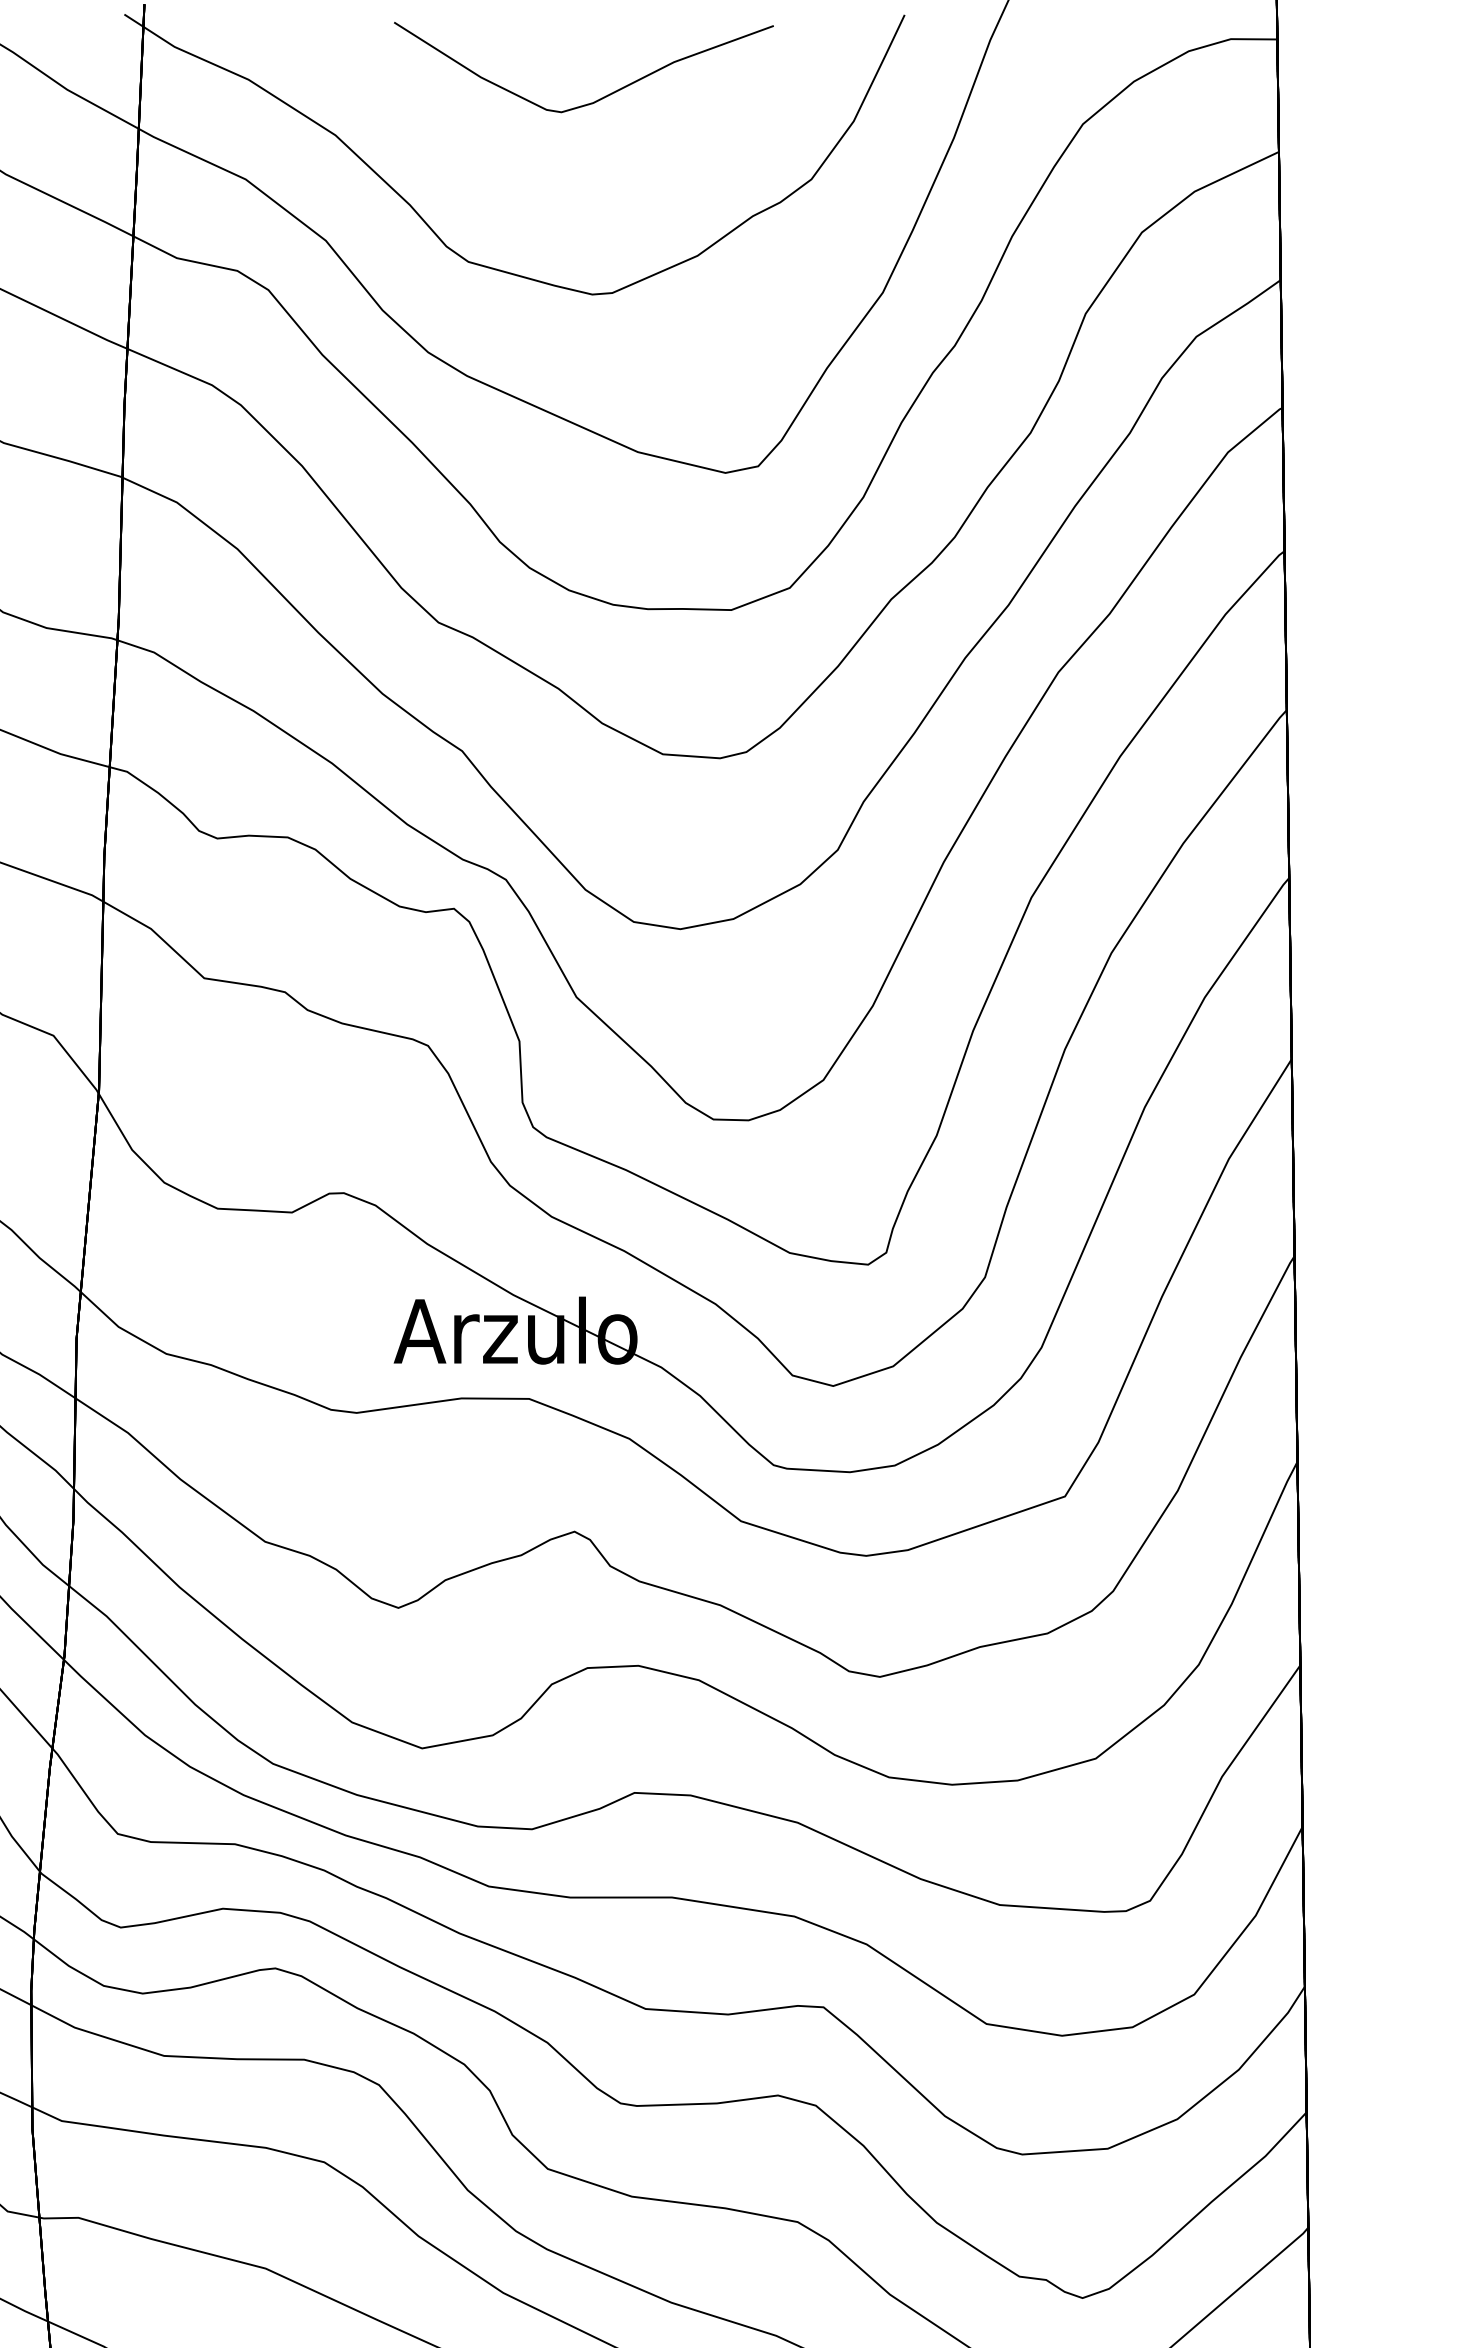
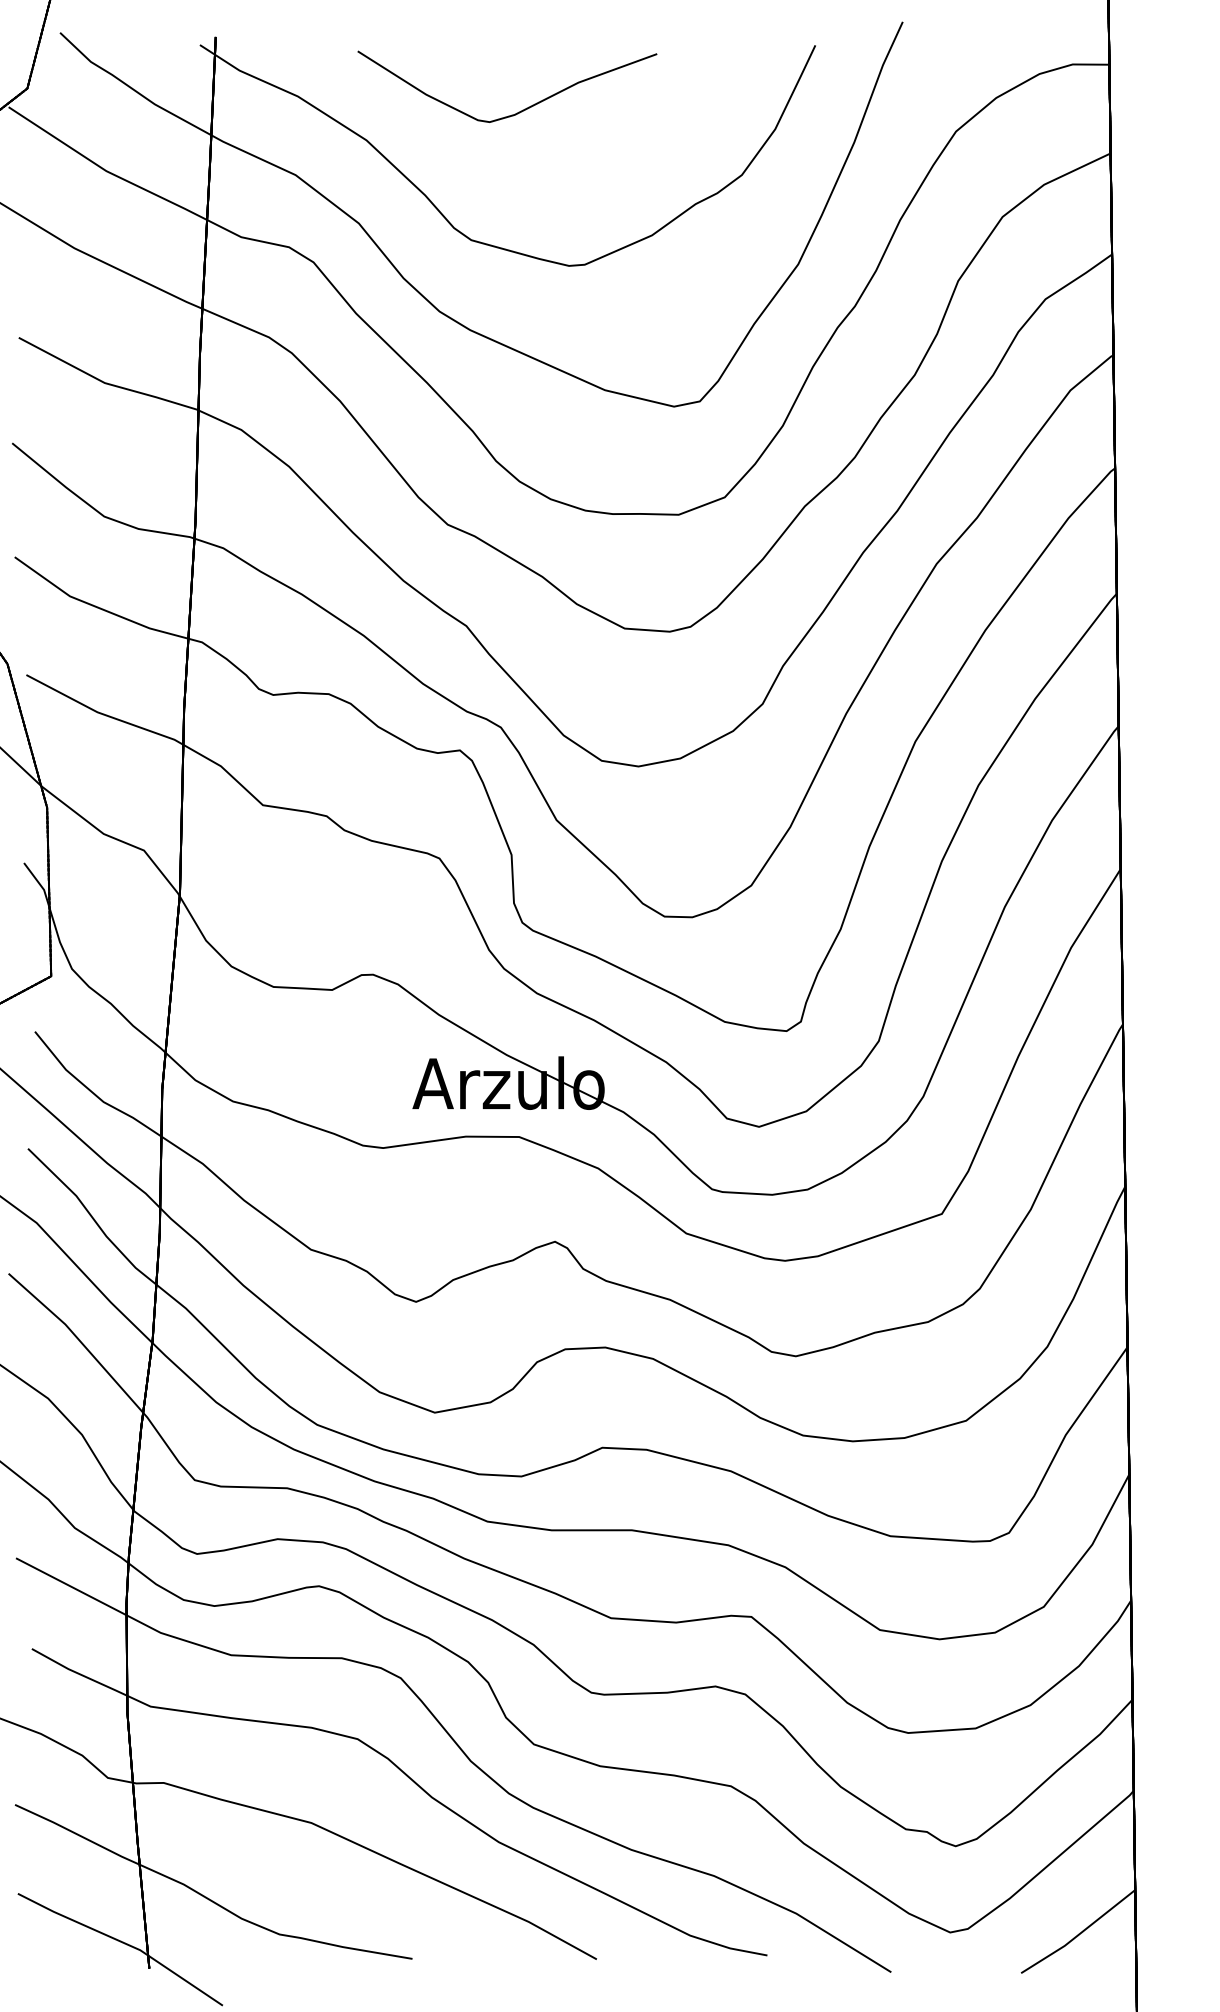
part: (599, 98) -> (519, 111), moved

